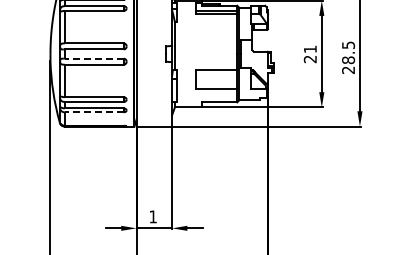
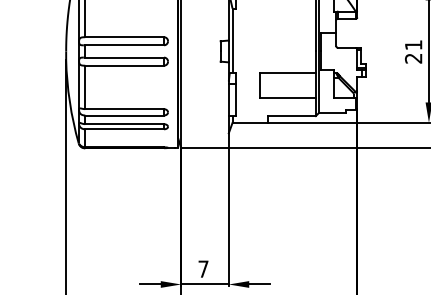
line: (93, 58) -> (123, 57), dashed -> solid
line: (93, 112) -> (123, 129), dashed -> solid
text: (152, 216) -> (202, 268), 1 -> 7

